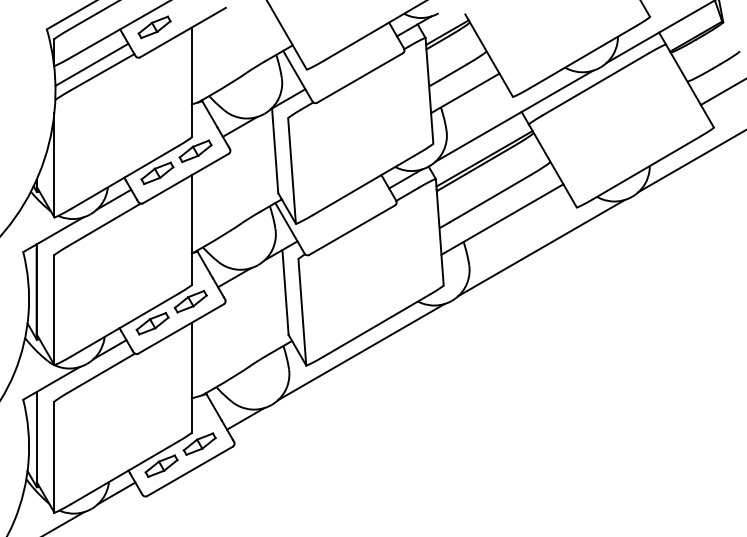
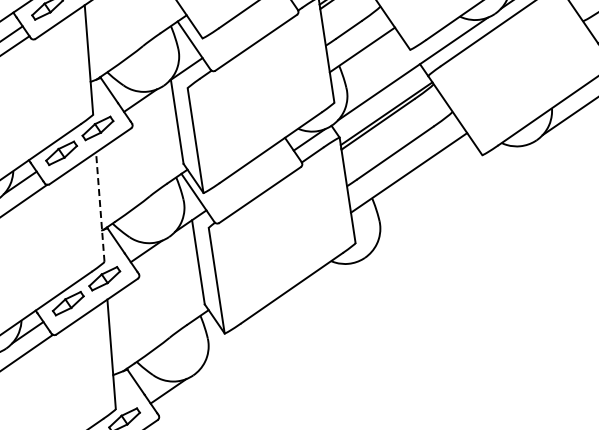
line: (191, 229) -> (99, 206), solid -> dashed
line: (541, 247) -> (450, 197), removed
line: (361, 352) -> (278, 316), removed

